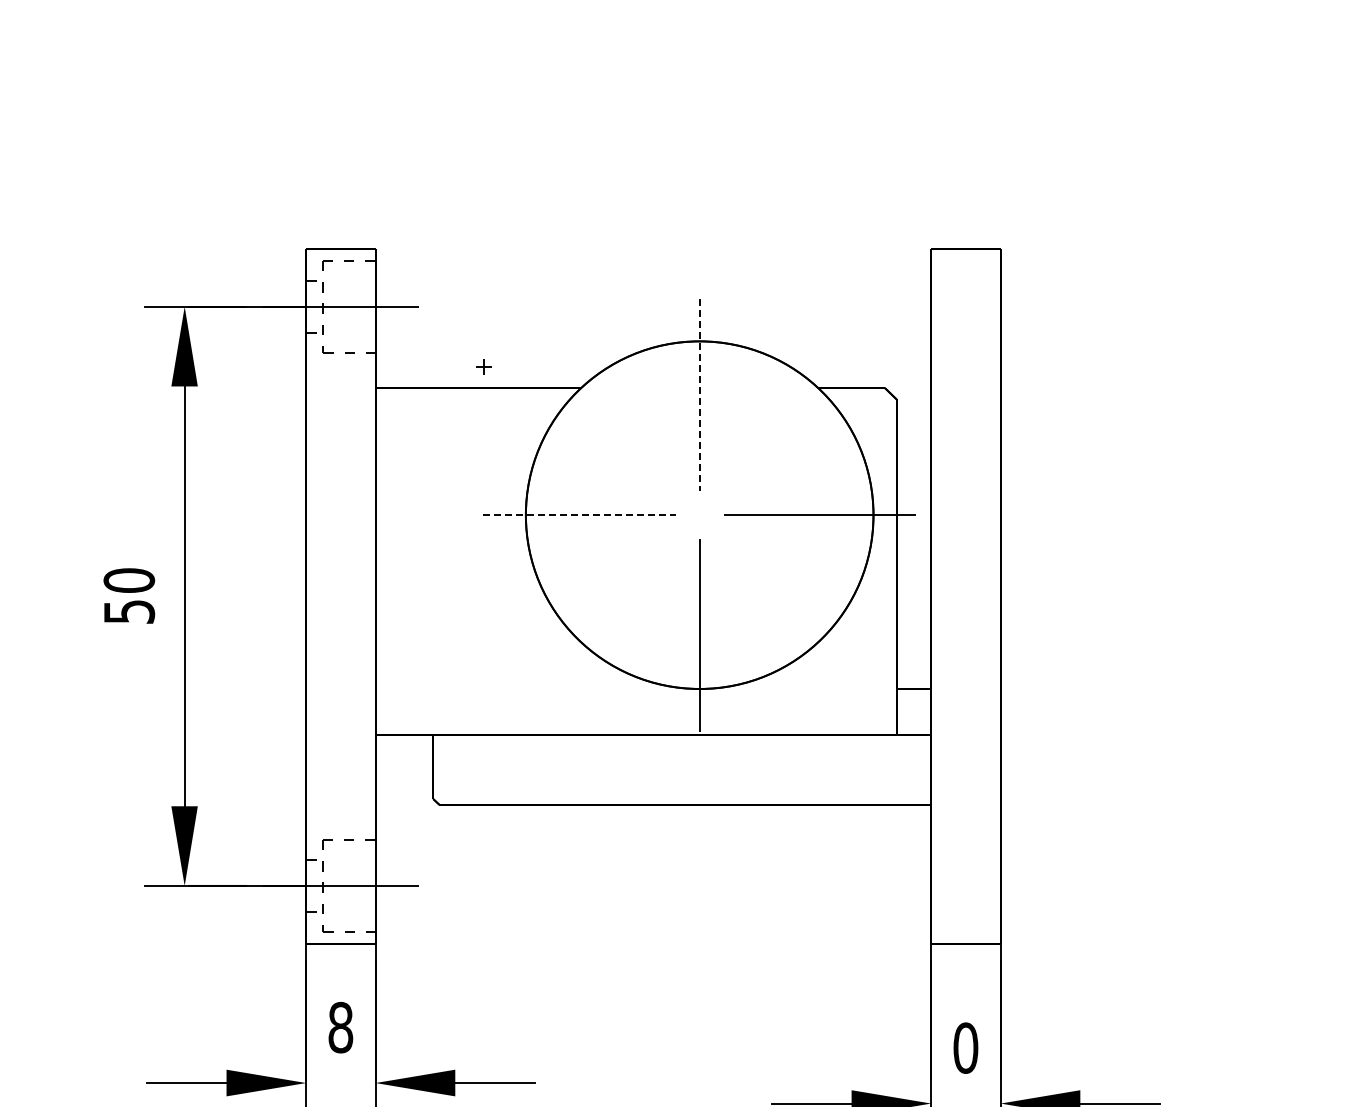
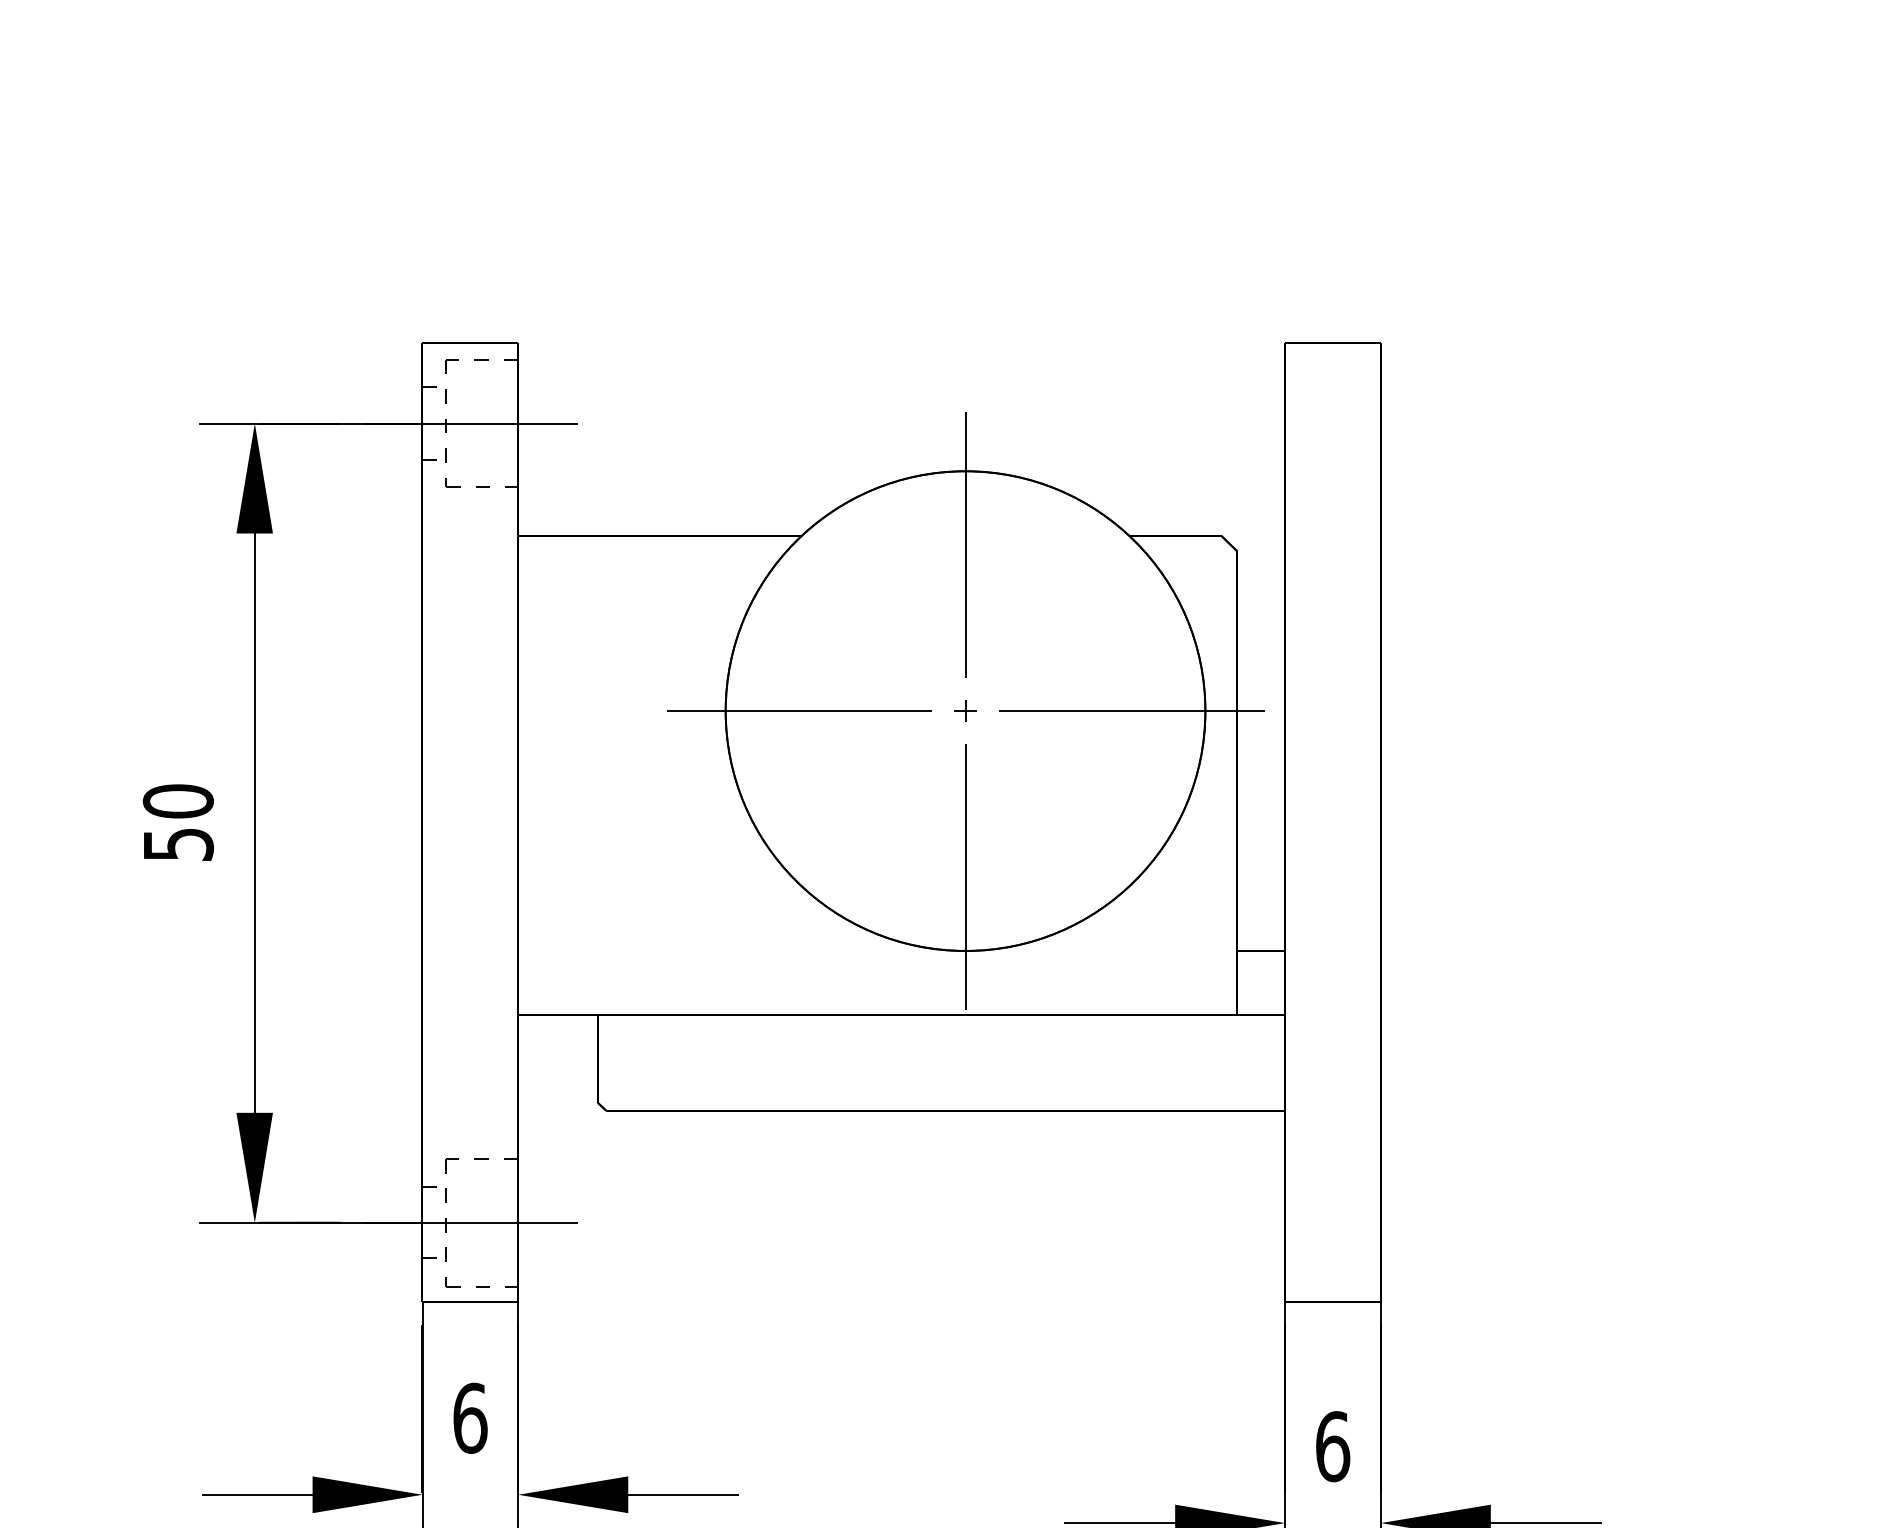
part: (483, 366) -> (965, 710), moved
line: (699, 395) -> (965, 545), dashed -> solid
line: (579, 515) -> (799, 711), dashed -> solid
text: (340, 1027) -> (469, 1418), 8 -> 6
text: (965, 1047) -> (1332, 1445), 0 -> 6

